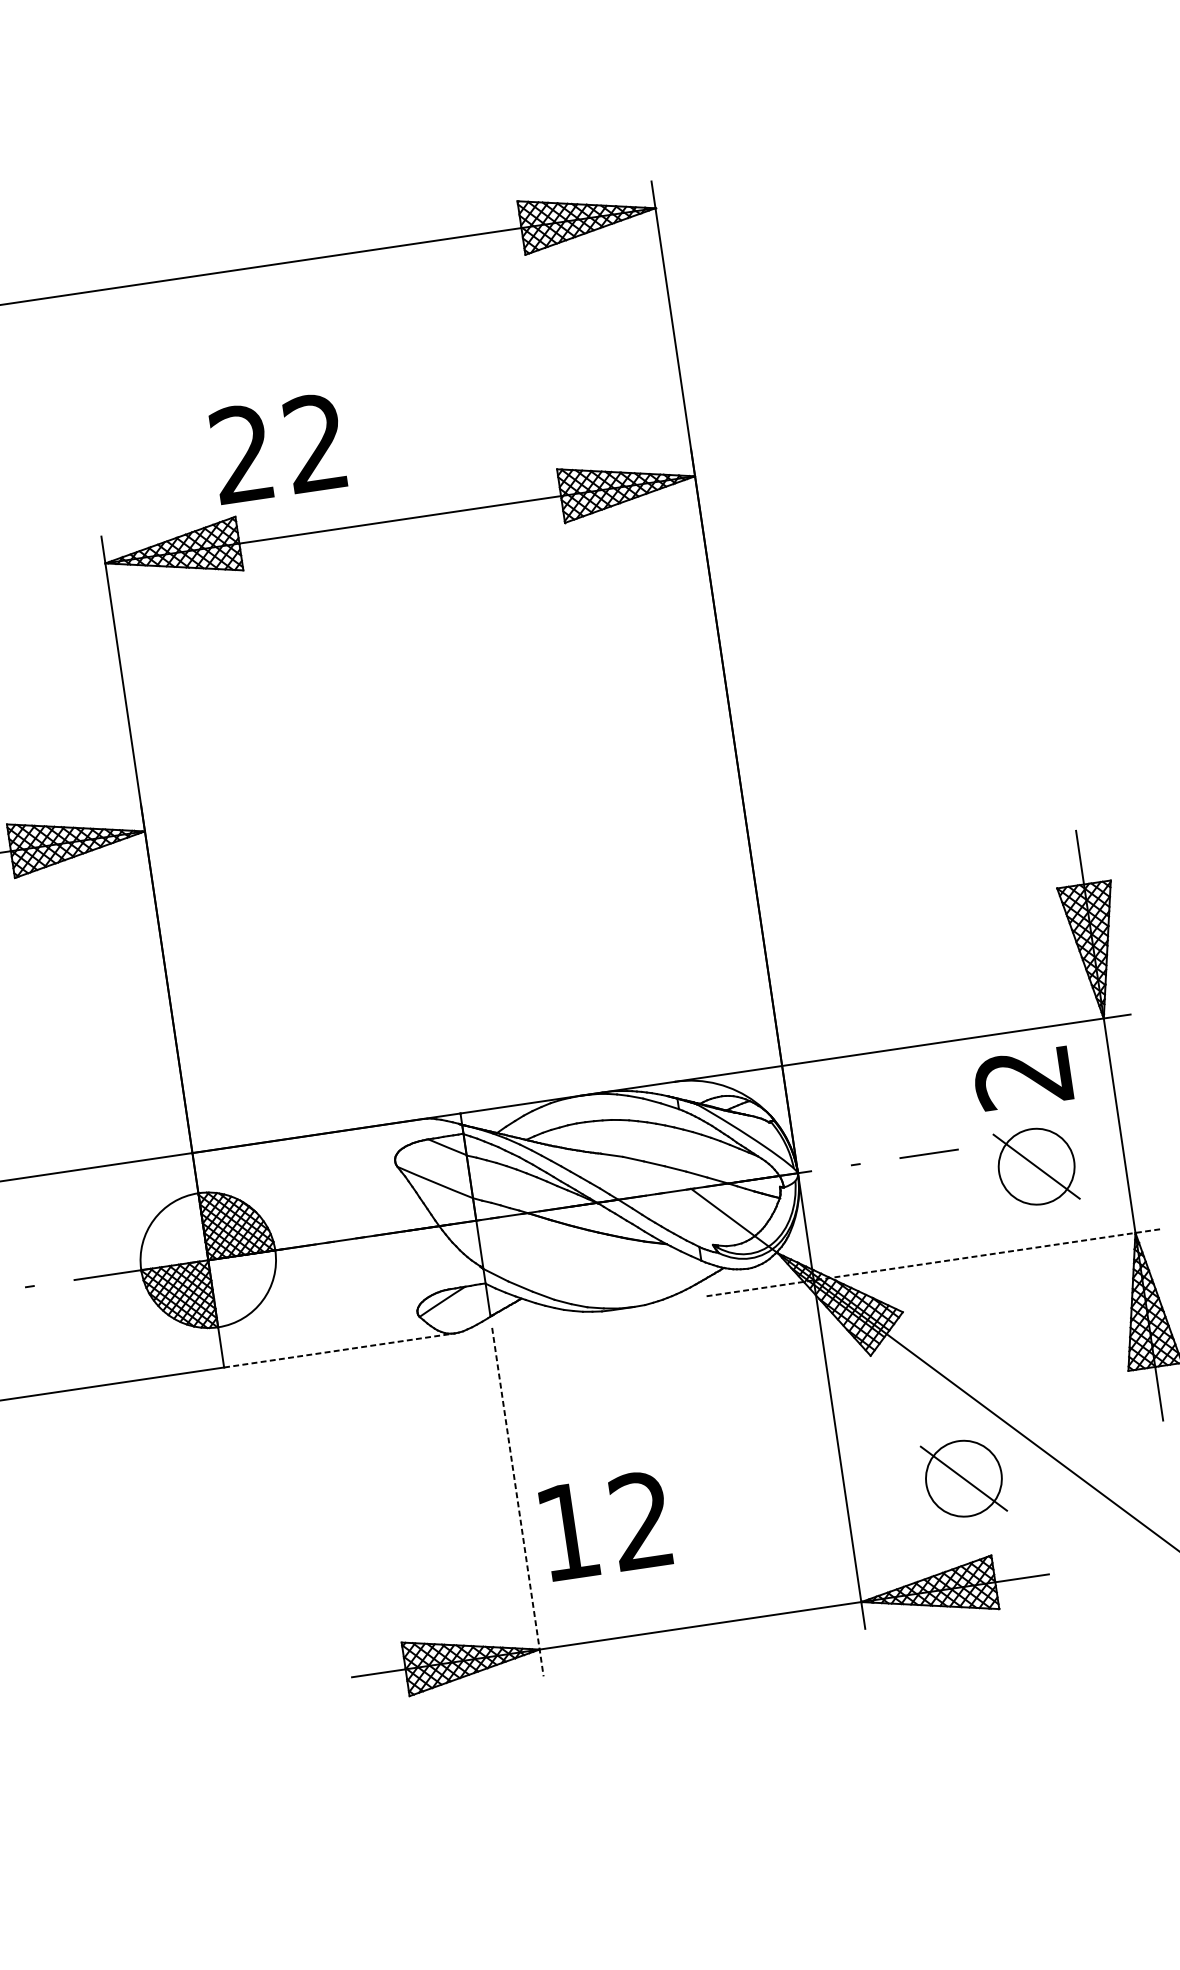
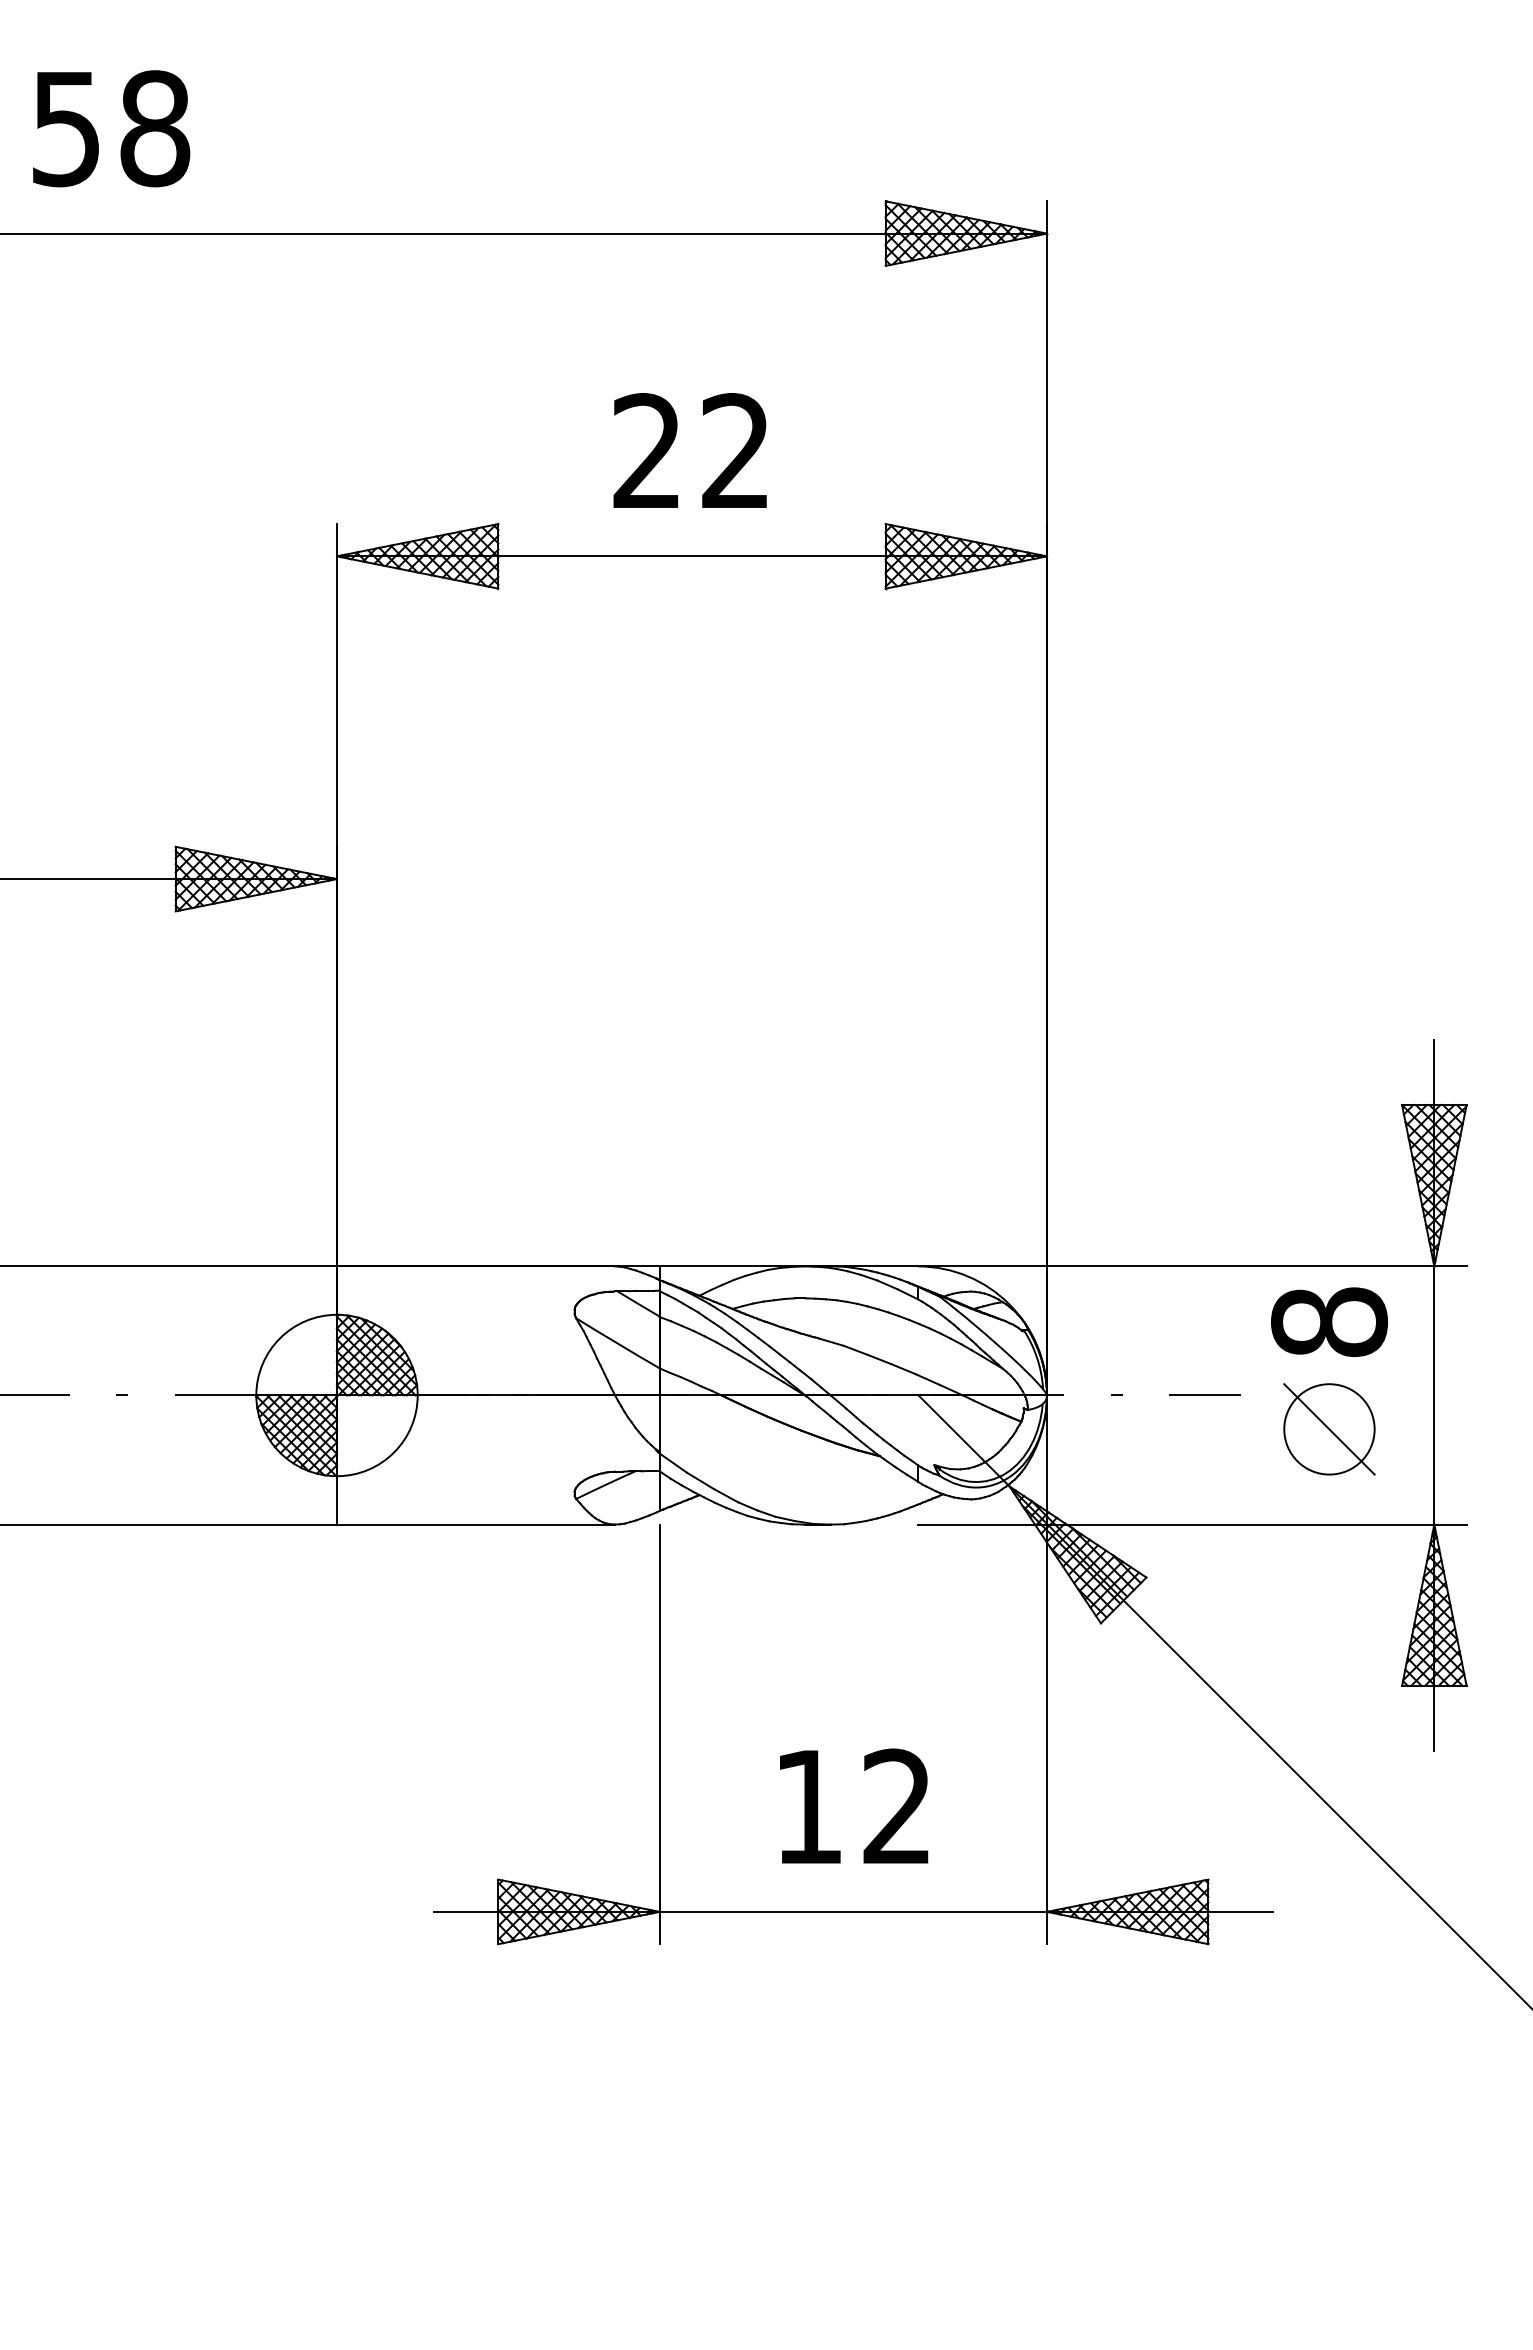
text: (277, 448) -> (689, 450), moved
text: (1023, 1077) -> (1329, 1322), 2 -> 8
line: (934, 1262) -> (1192, 1524), dashed -> solid
line: (339, 1350) -> (476, 1524), dashed -> solid
part: (963, 1478) -> (1189, 1784), removed
line: (517, 1502) -> (659, 1734), dashed -> solid
text: (605, 1524) -> (854, 1805), moved

